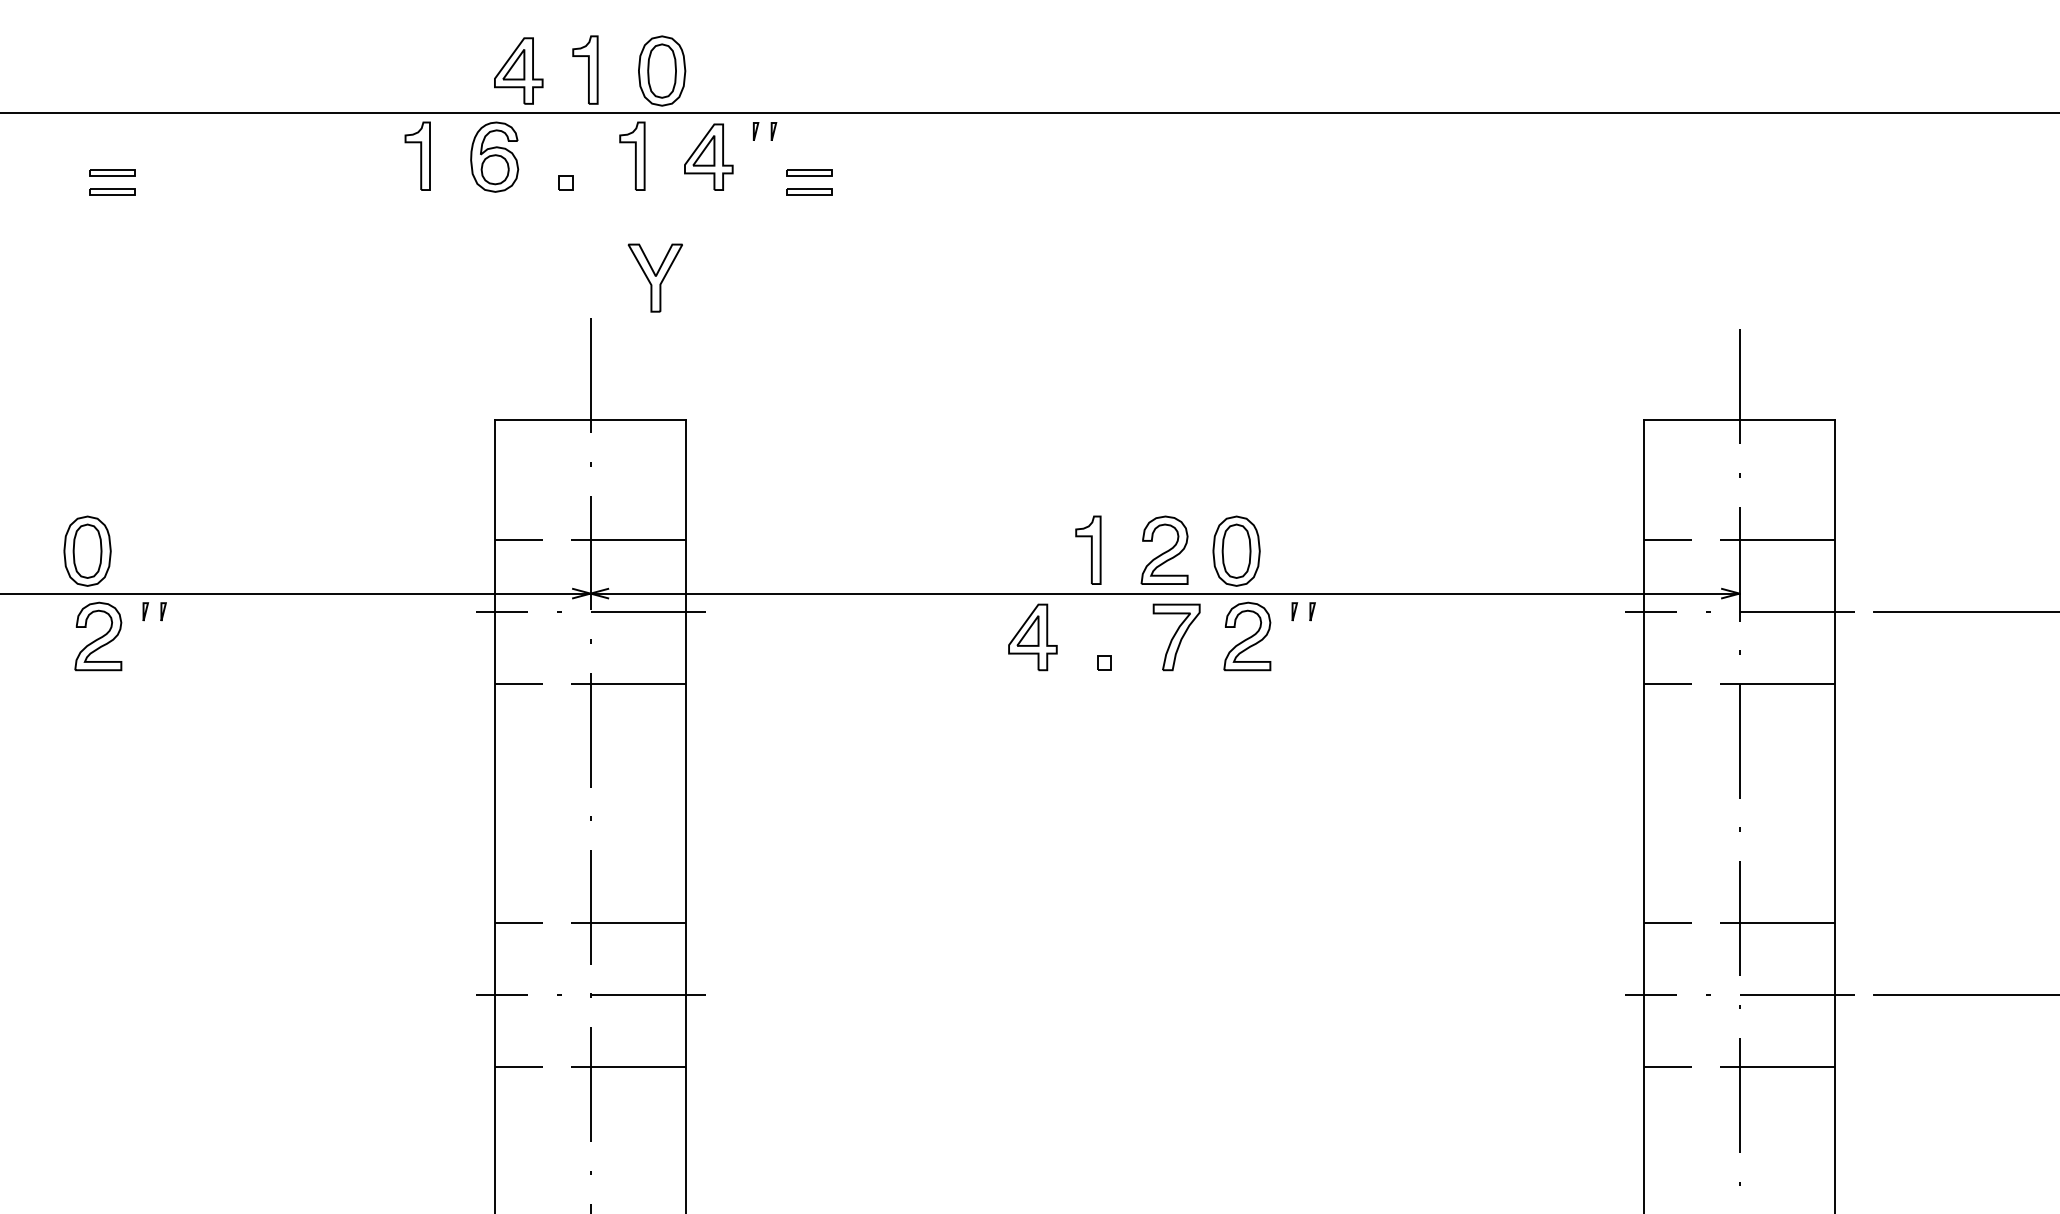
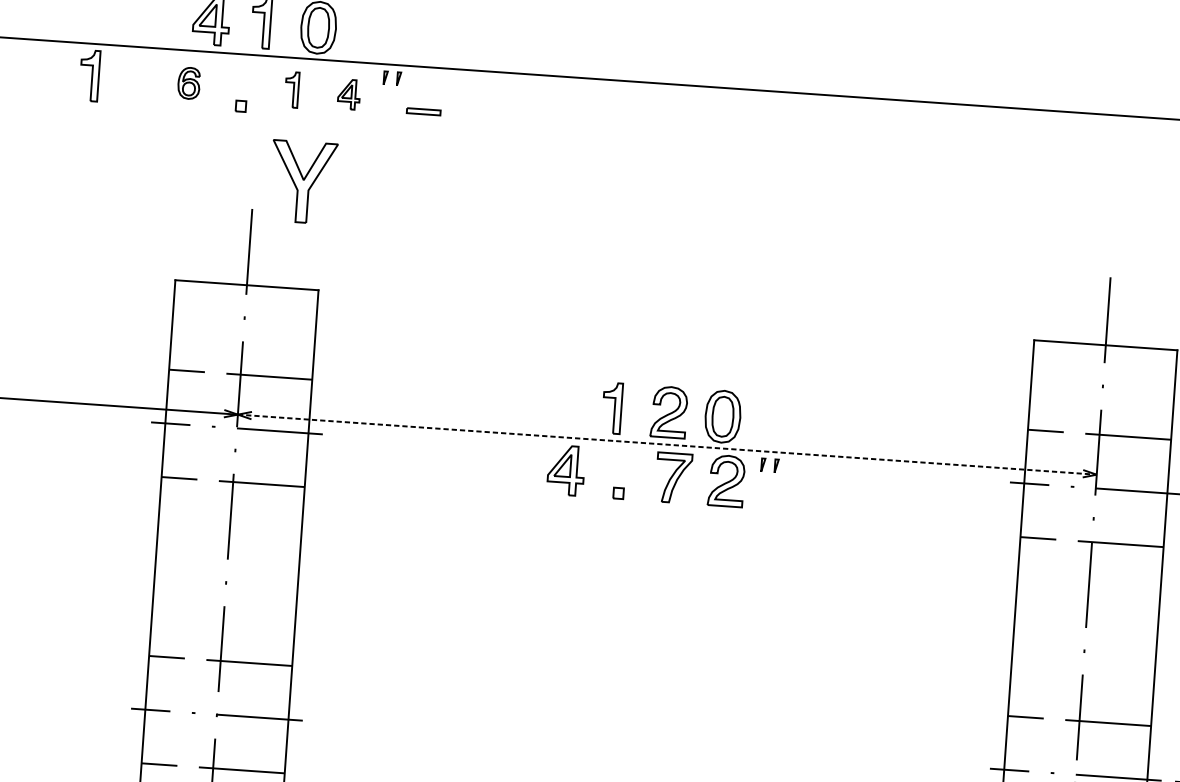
part: (417, 155) -> (89, 75), moved
part: (632, 155) -> (292, 89), size x0.7
part: (494, 156) -> (188, 82), size x0.6
part: (708, 156) -> (348, 94), size x0.6
part: (809, 191) -> (422, 125), removed
part: (654, 277) -> (302, 181), size x1.6
line: (1165, 593) -> (667, 444), solid -> dashed

